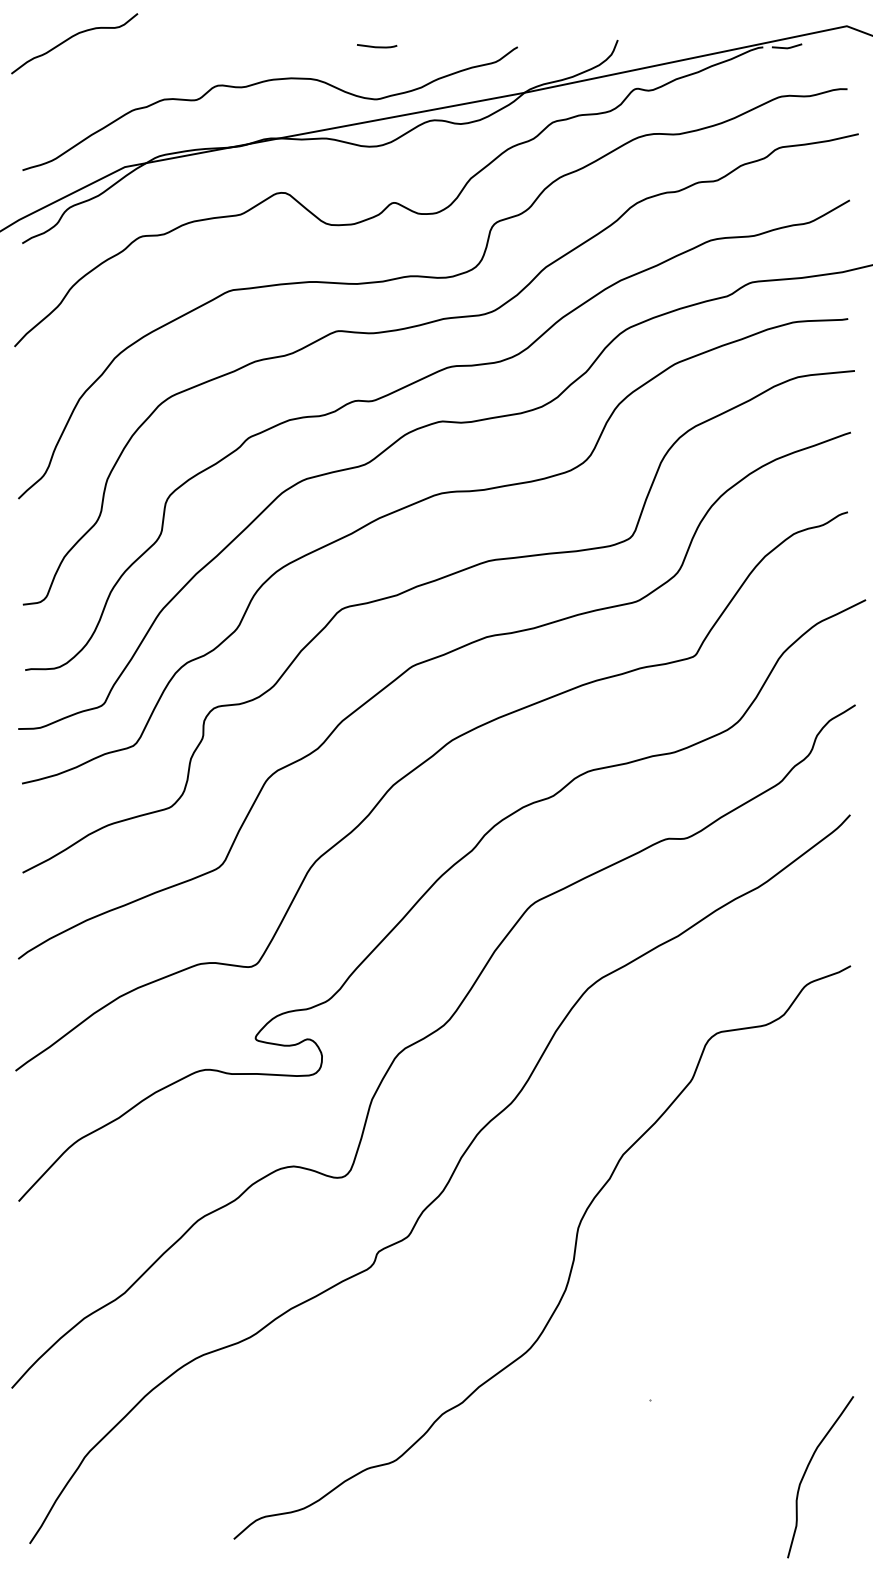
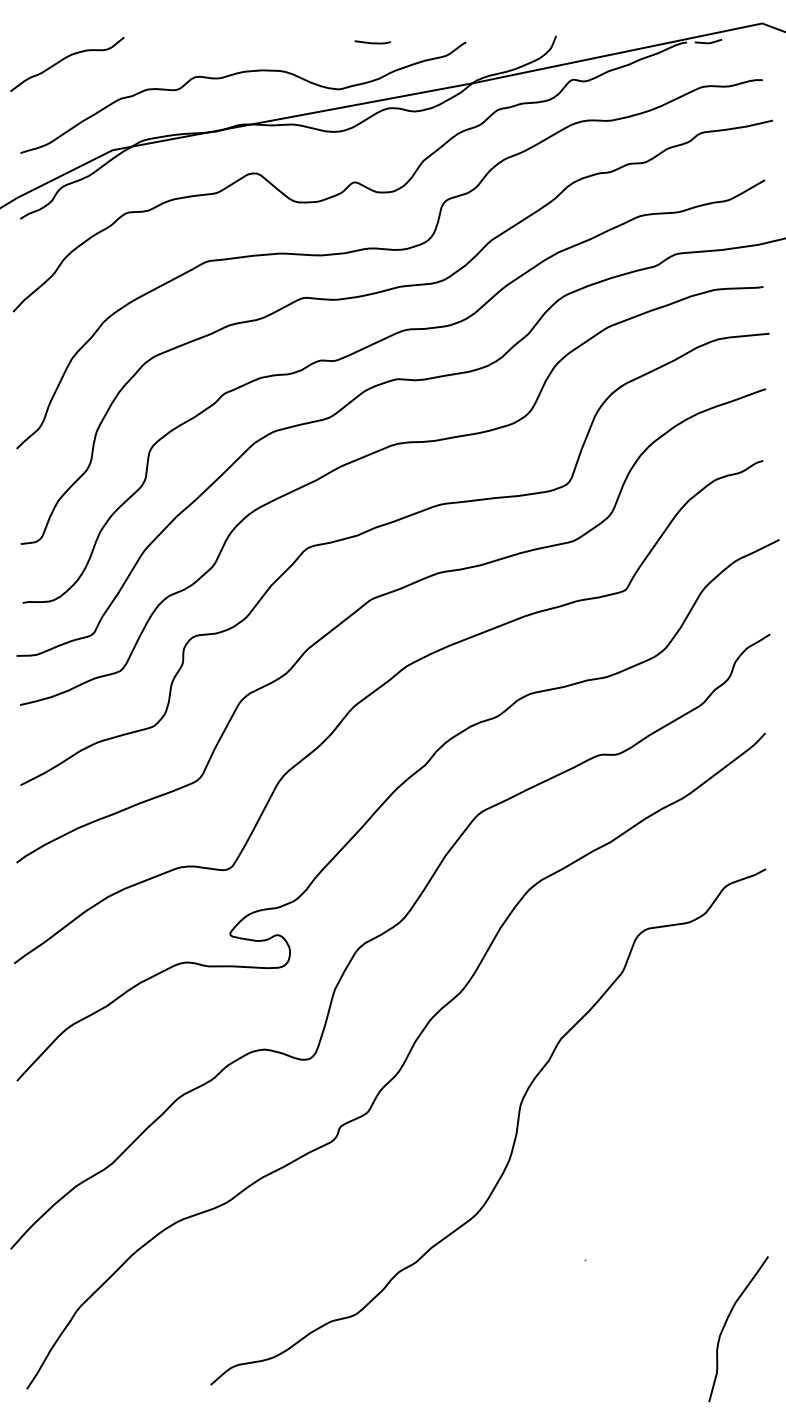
curve: (71, 38) -> (64, 59), moved
curve: (377, 46) -> (373, 42), moved

